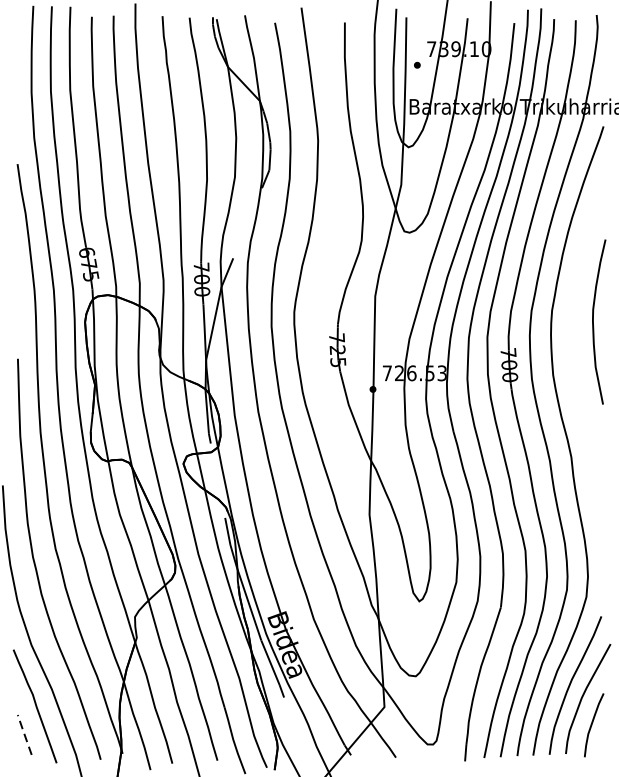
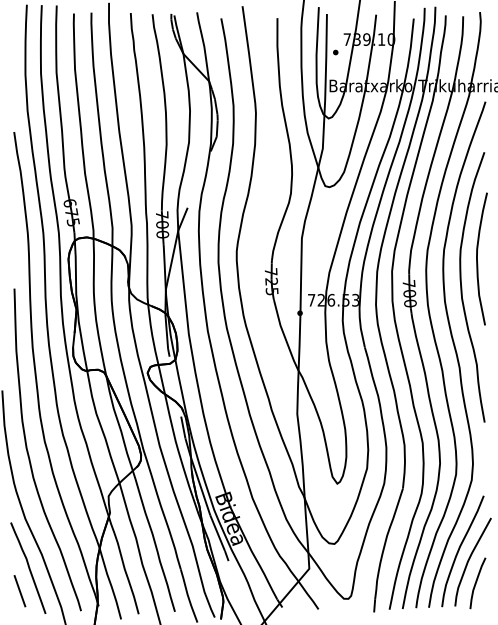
curve: (574, 357) -> (462, 287), added
line: (24, 734) -> (19, 590), dashed -> solid

